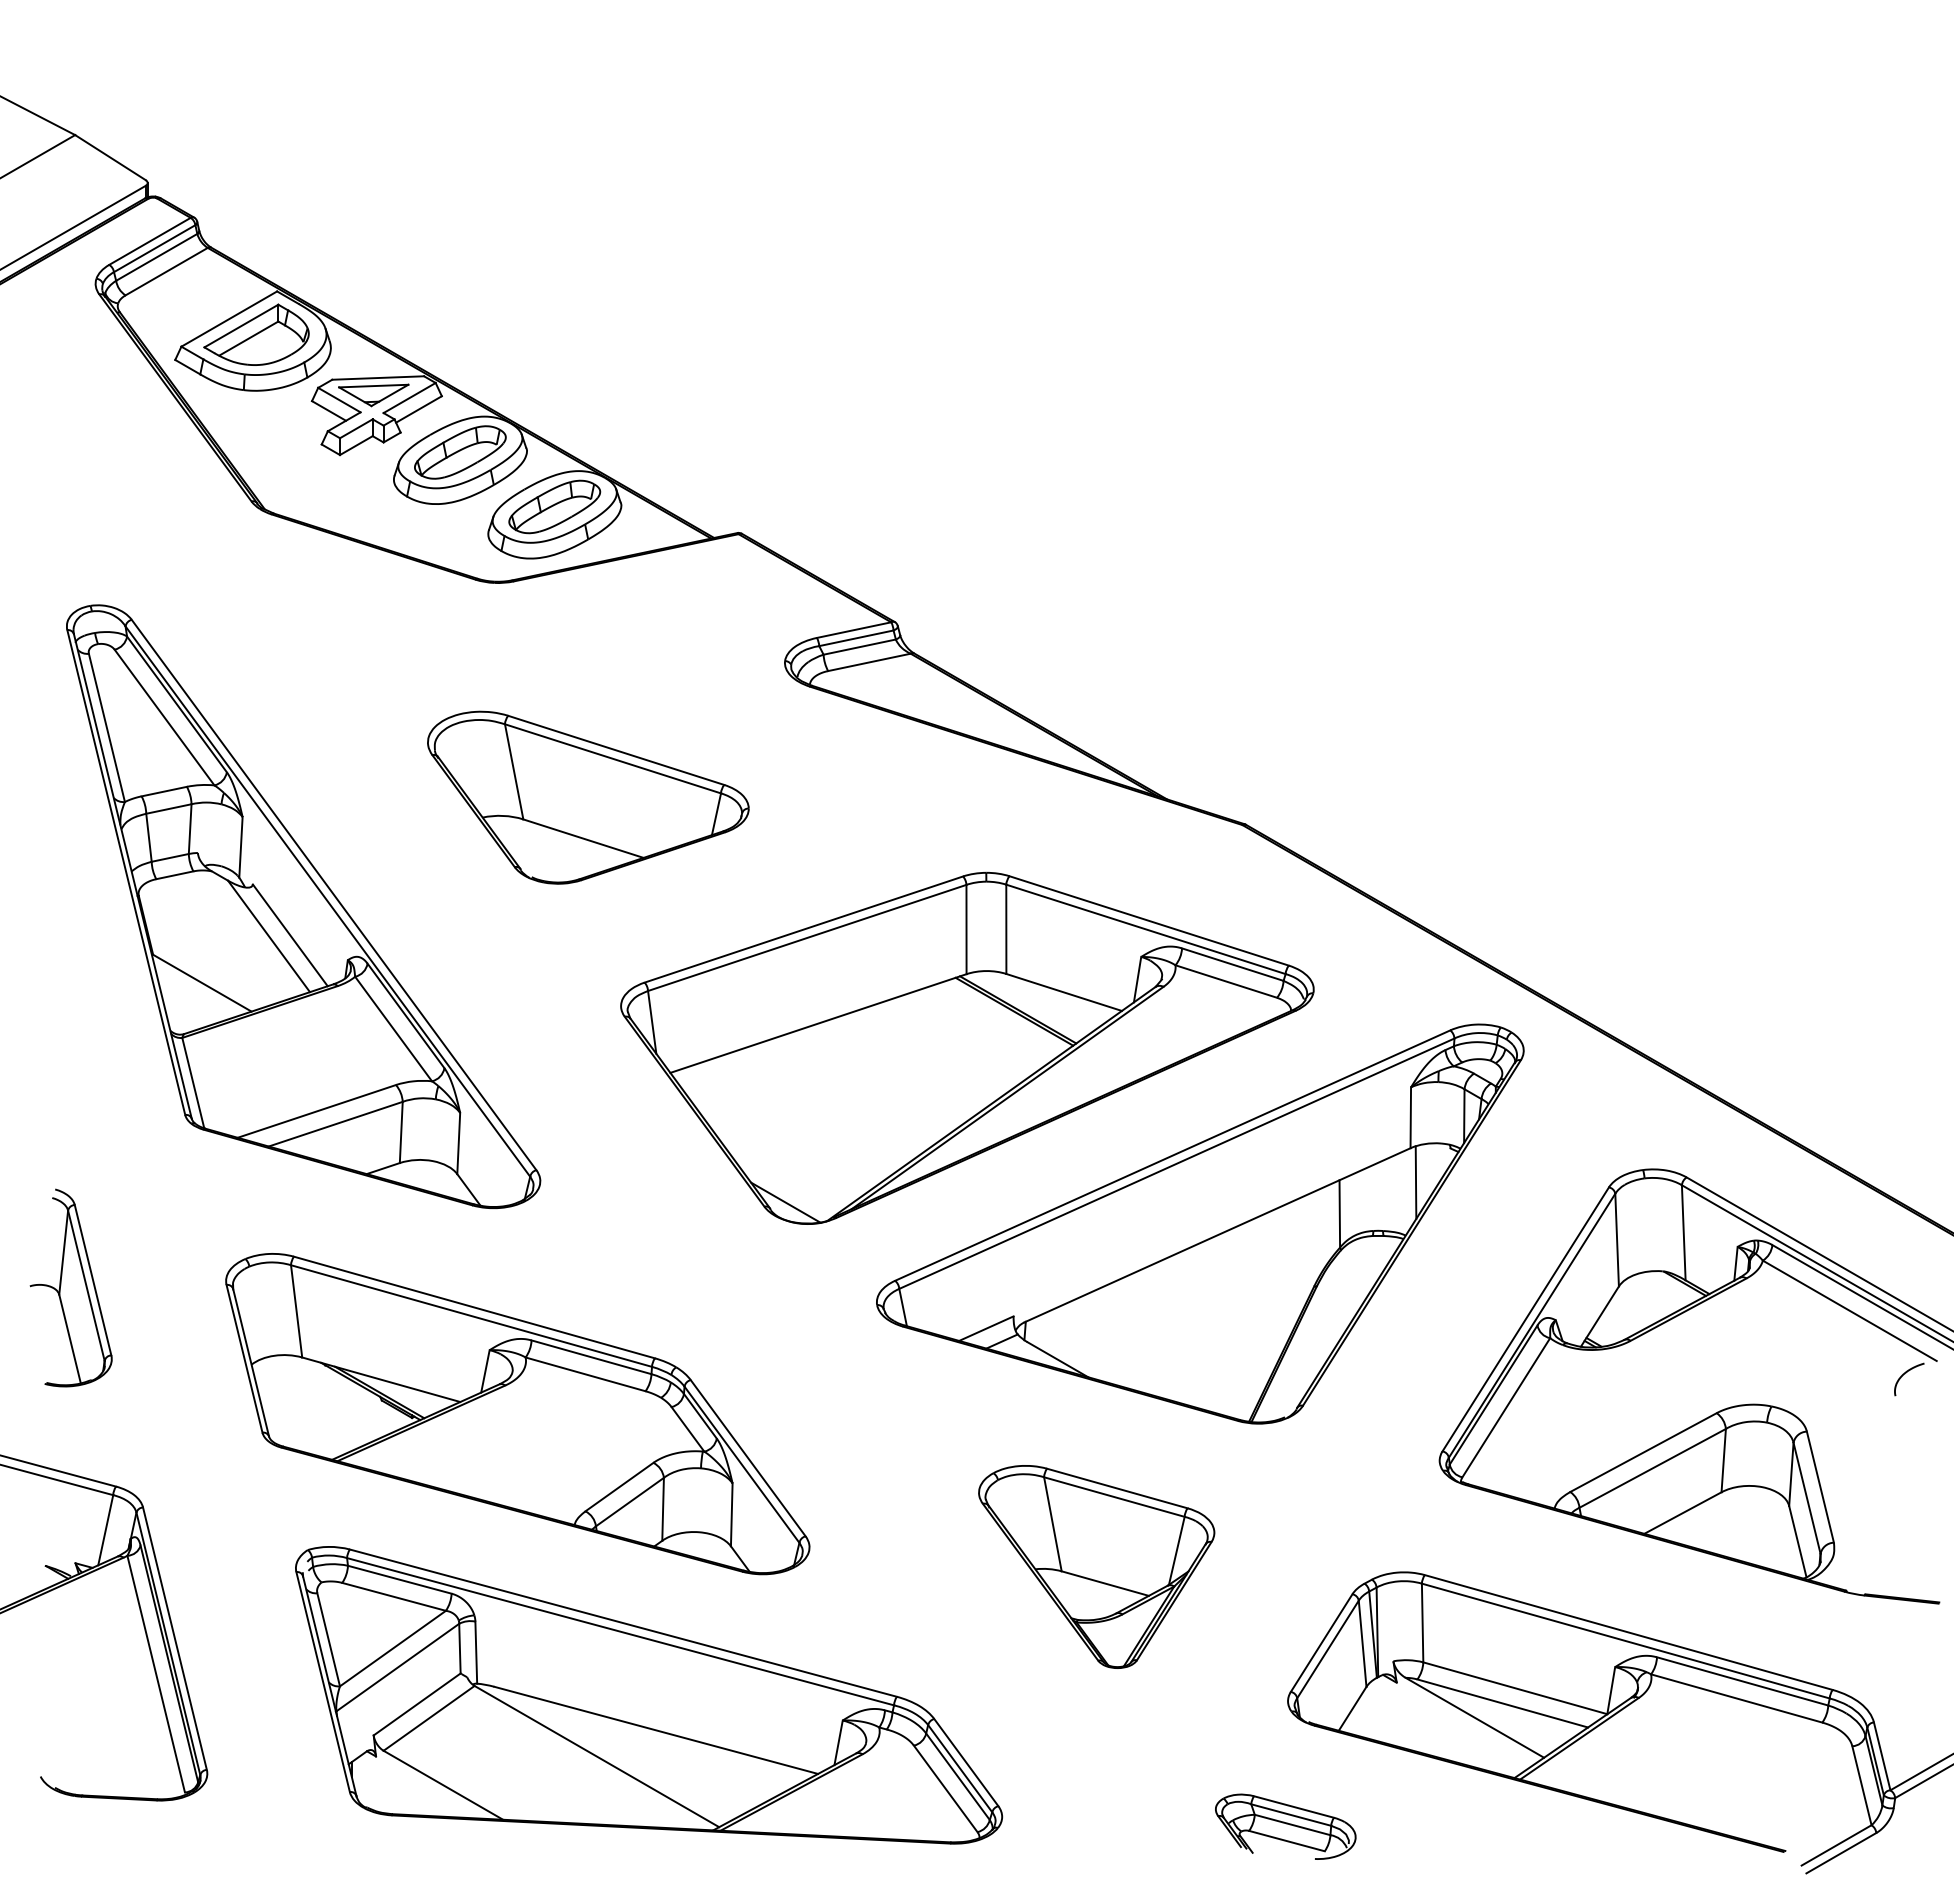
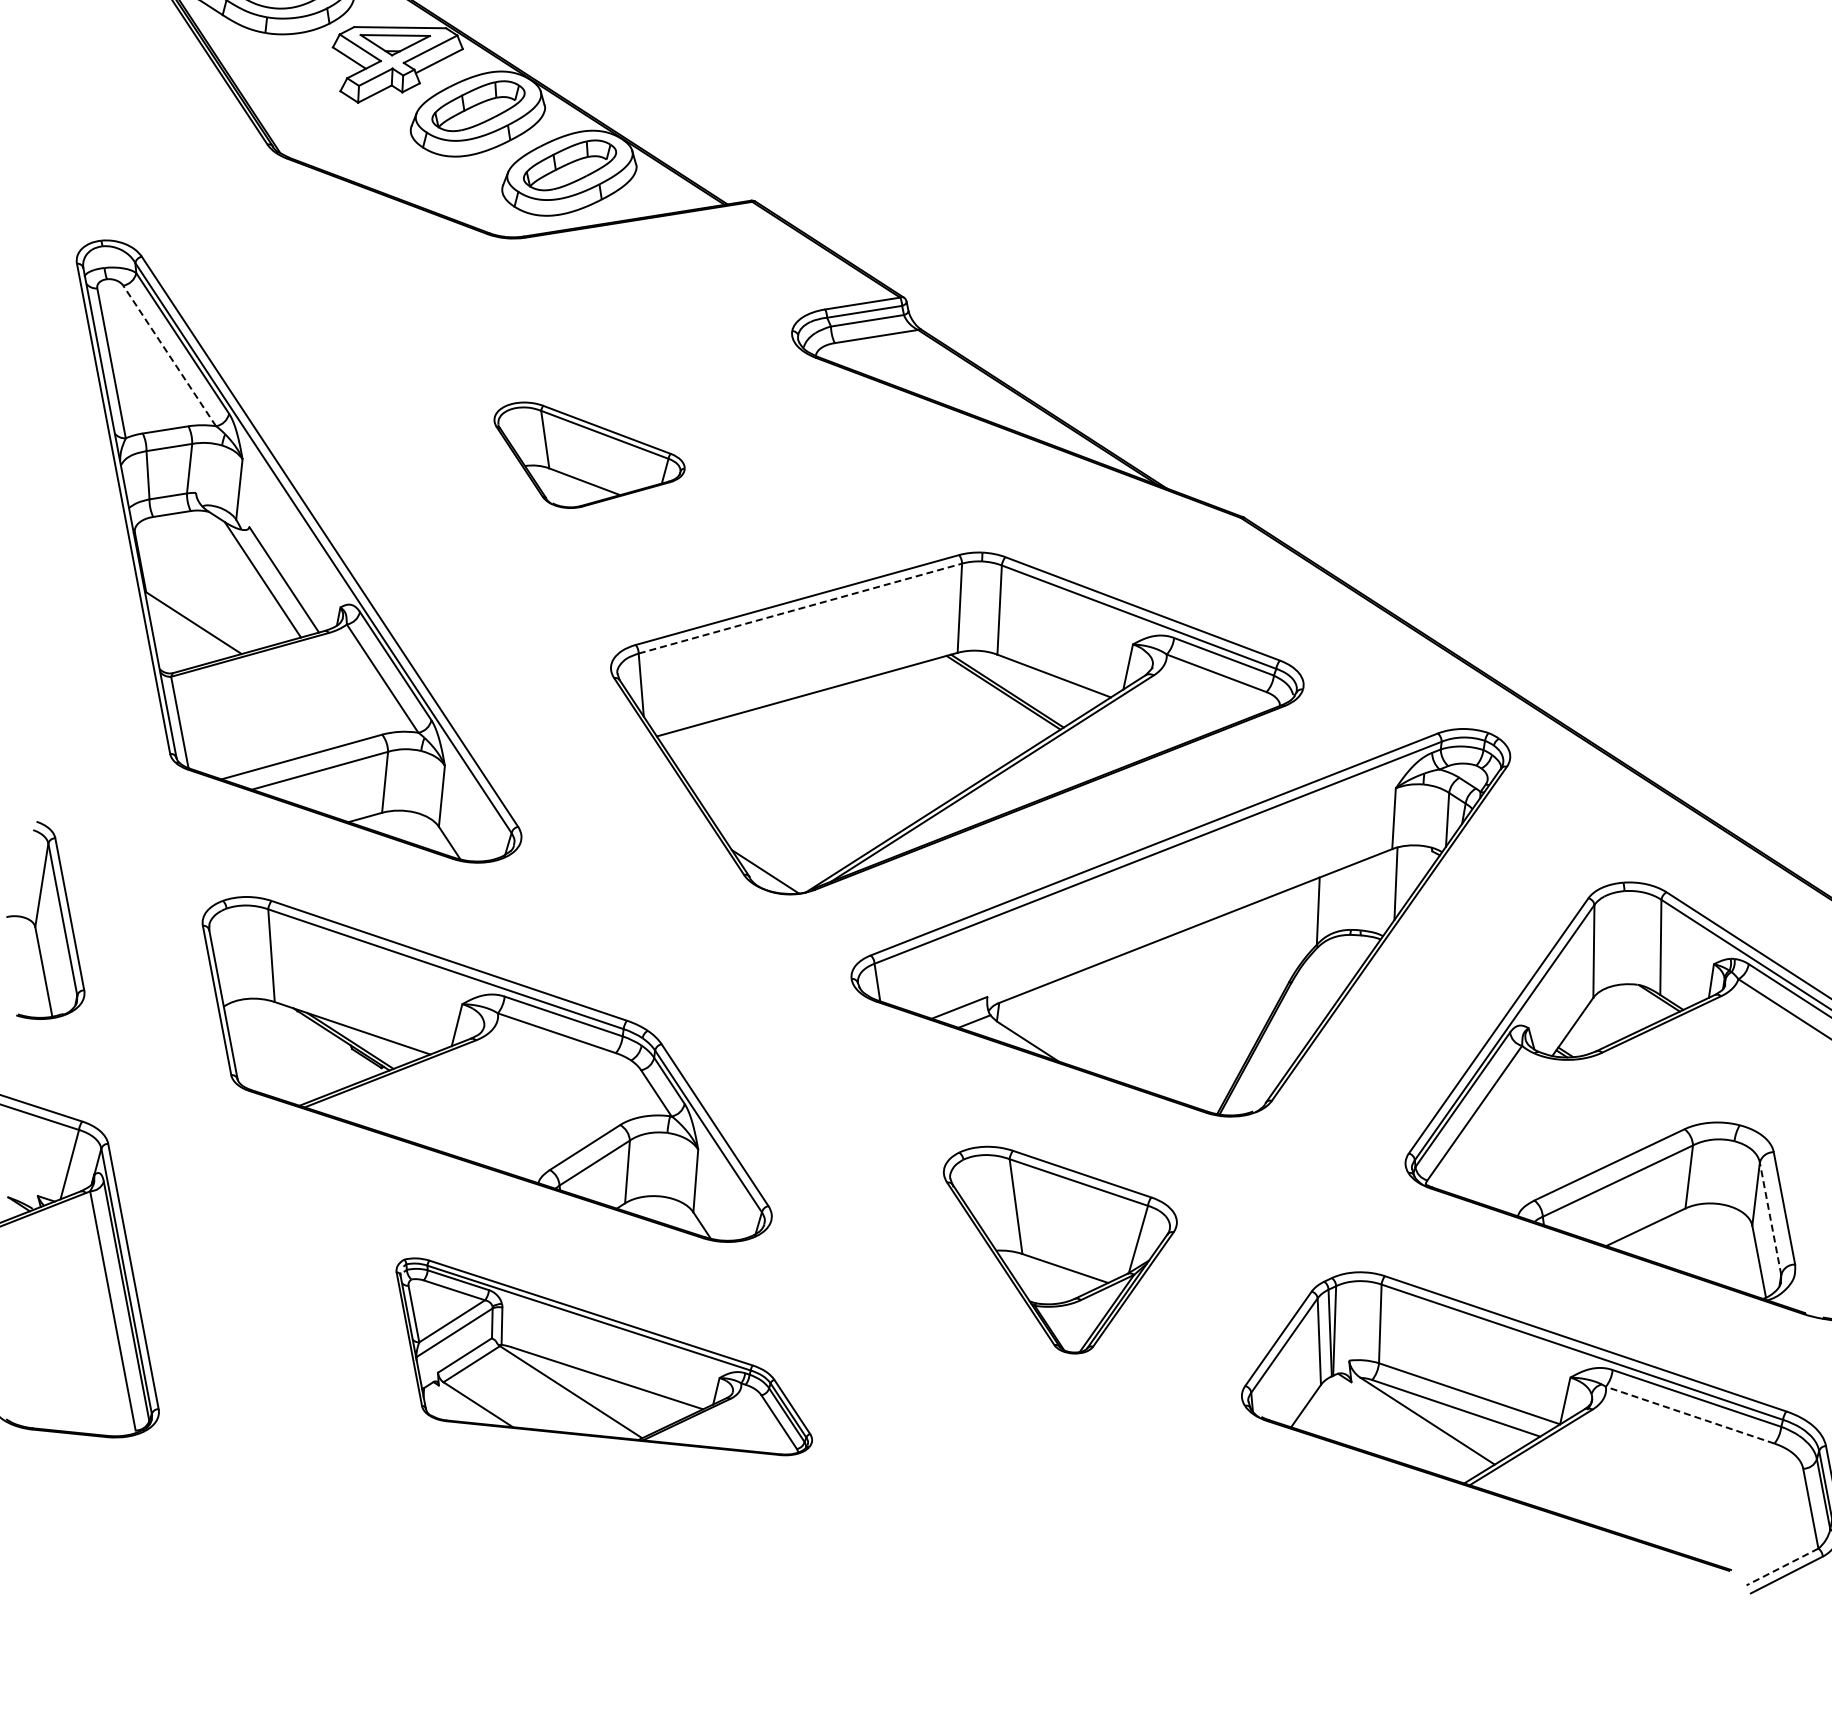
line: (164, 717) -> (169, 355), solid -> dashed
part: (588, 797) -> (589, 457), size x0.6
line: (807, 937) -> (800, 608), solid -> dashed
line: (1806, 1497) -> (1770, 1217), solid -> dashed
part: (649, 1695) -> (604, 1357), size x0.6
line: (1736, 1698) -> (1689, 1415), solid -> dashed
part: (1285, 1826) -> (1233, 1520), removed
line: (1836, 1845) -> (1782, 1567), solid -> dashed

